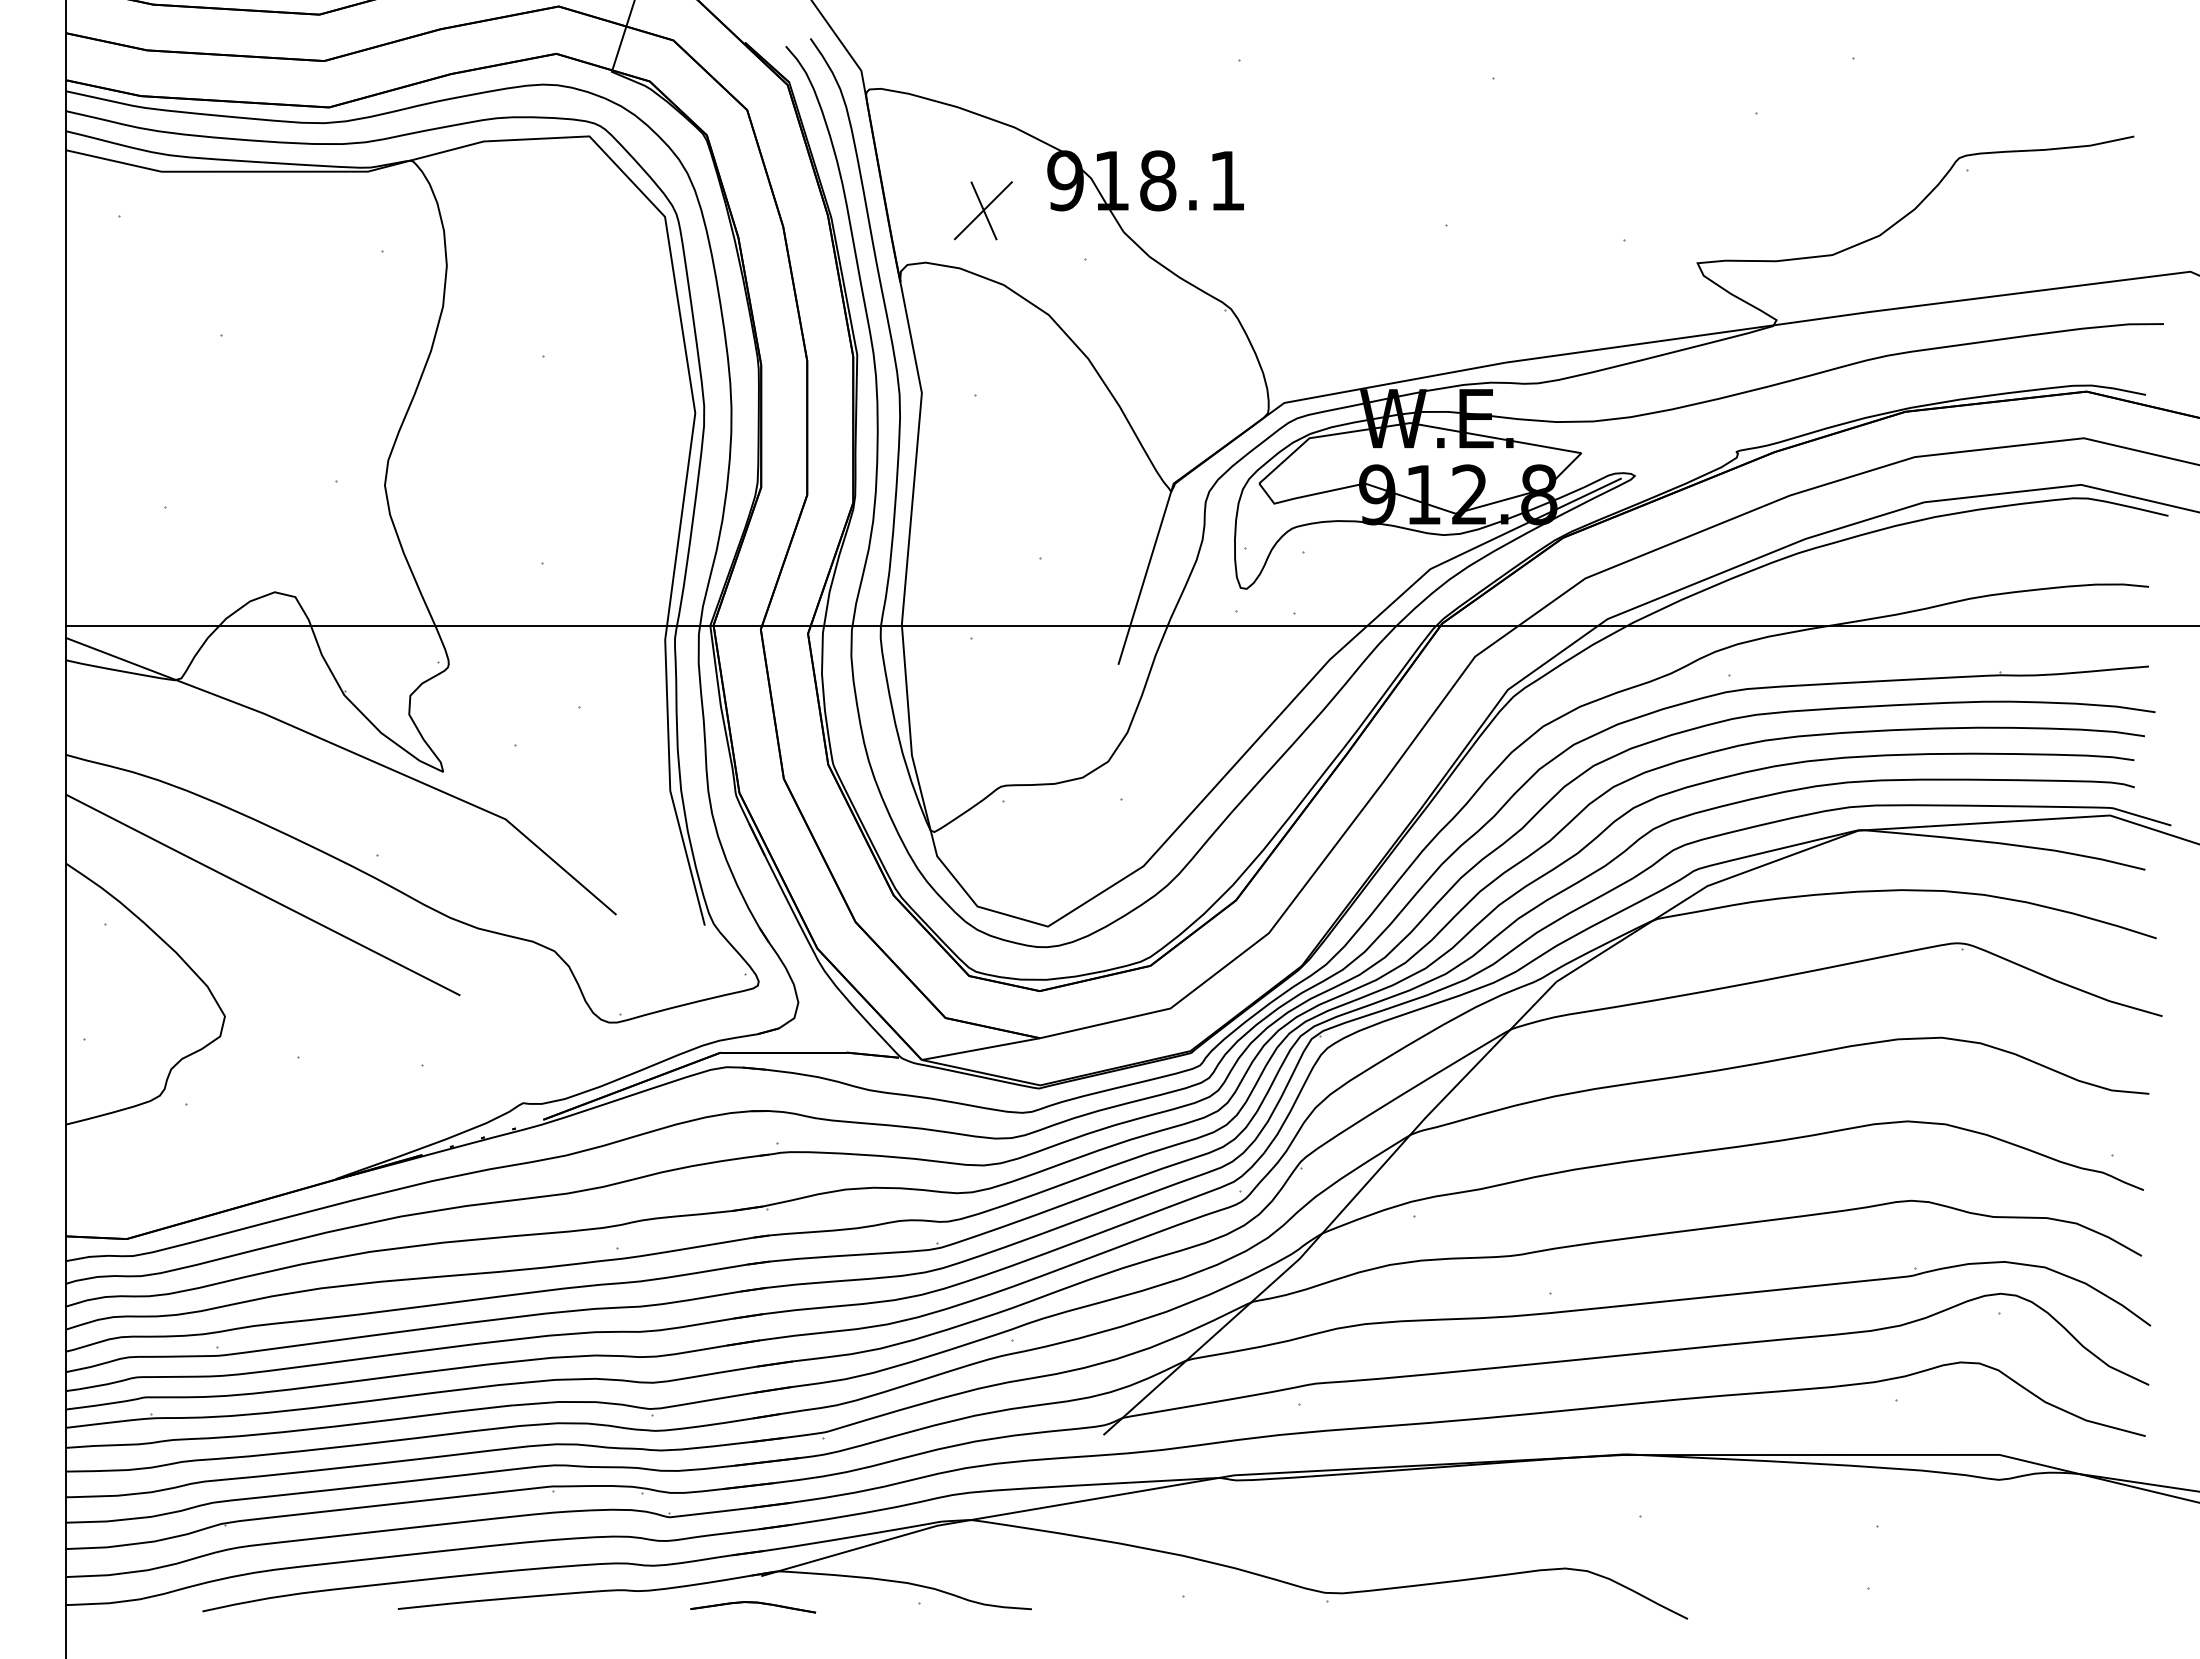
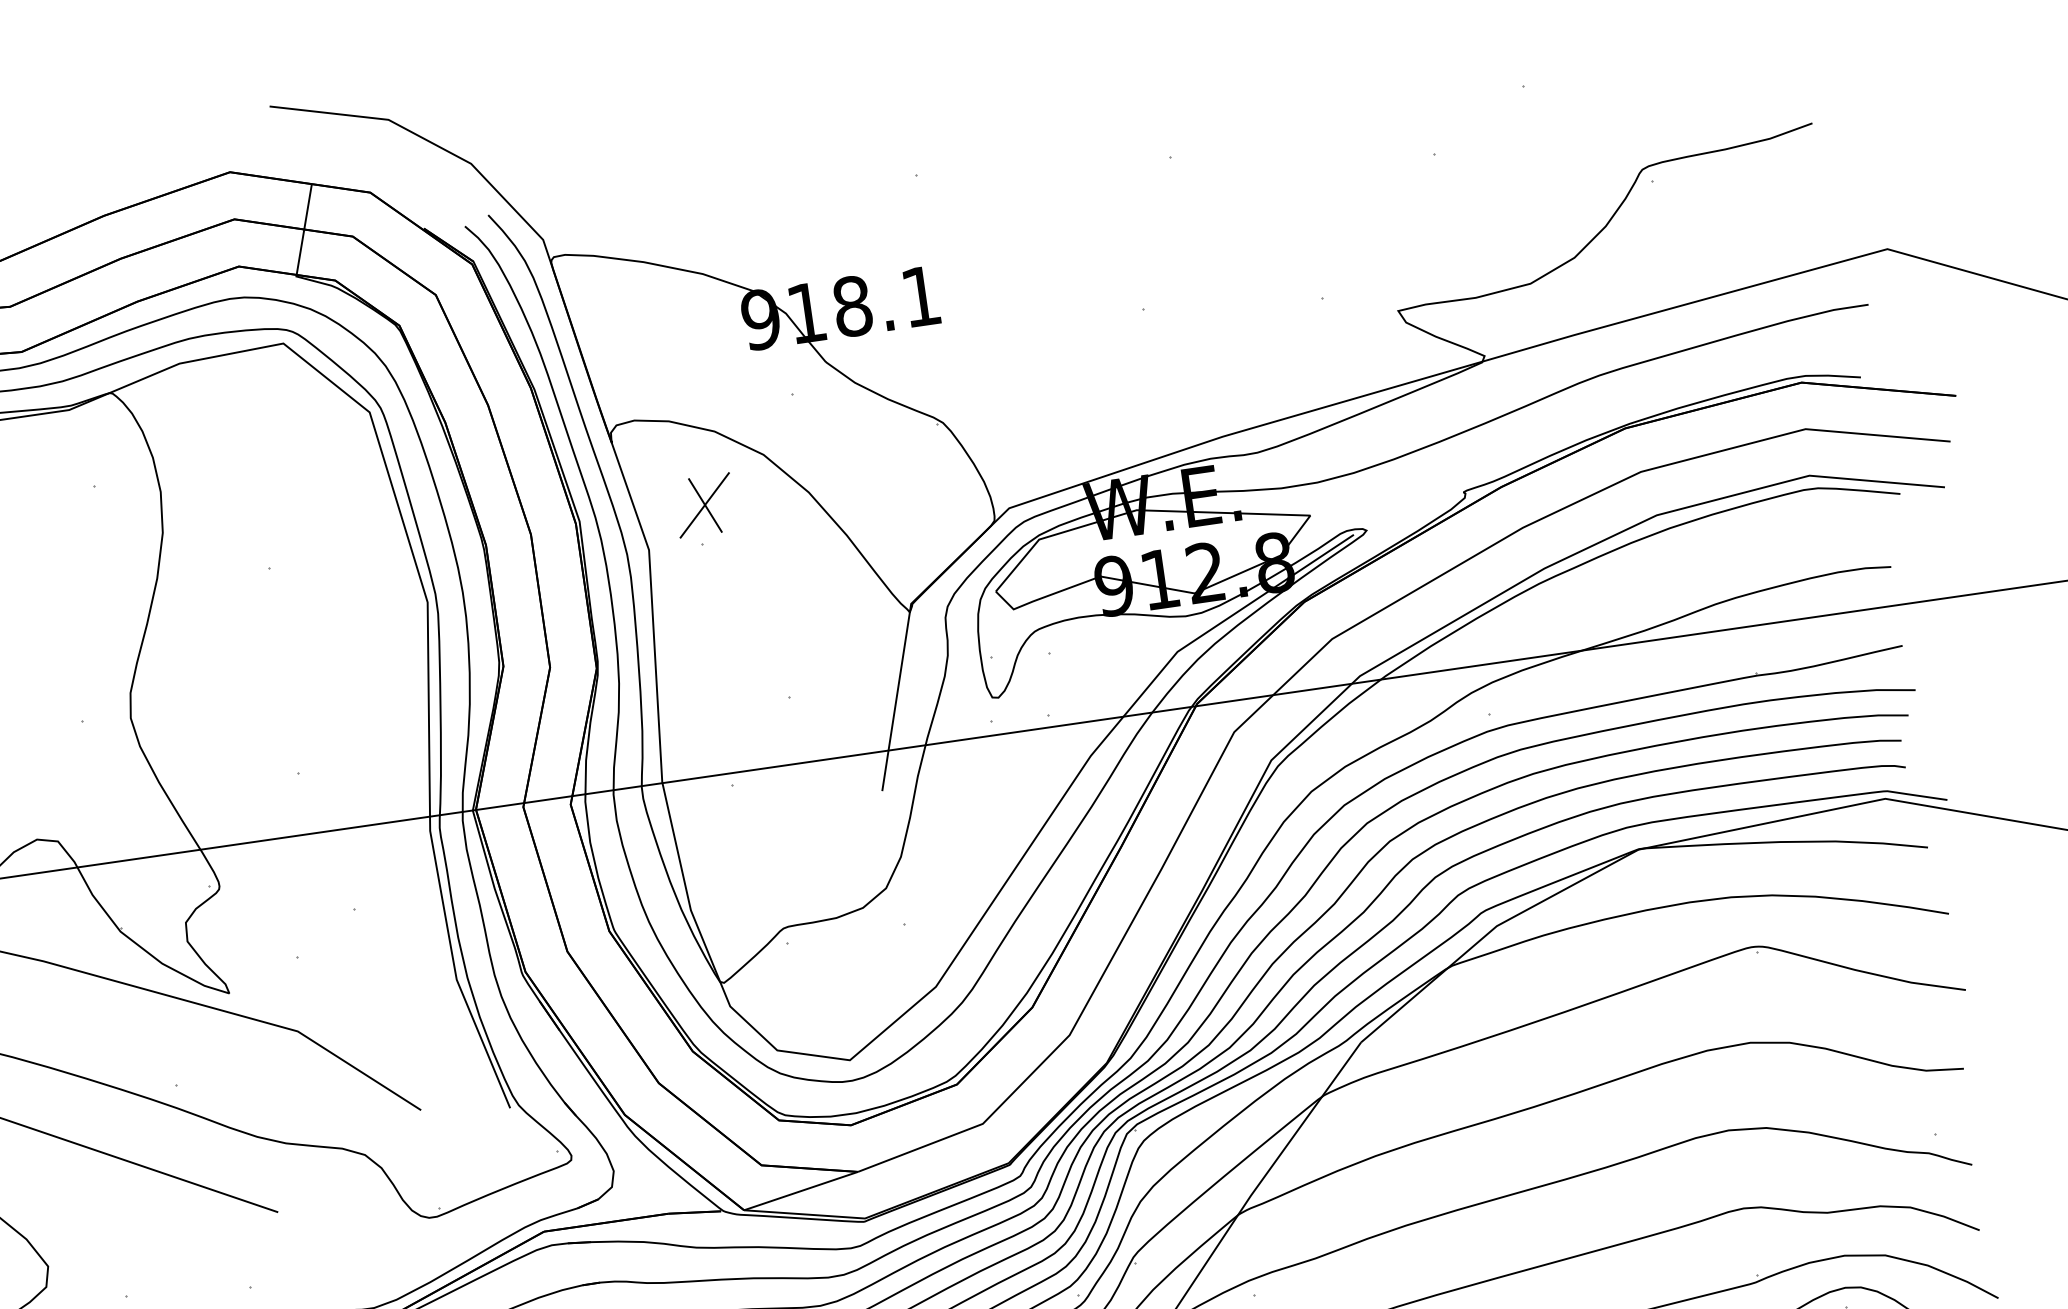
part: (983, 210) -> (704, 505), moved

